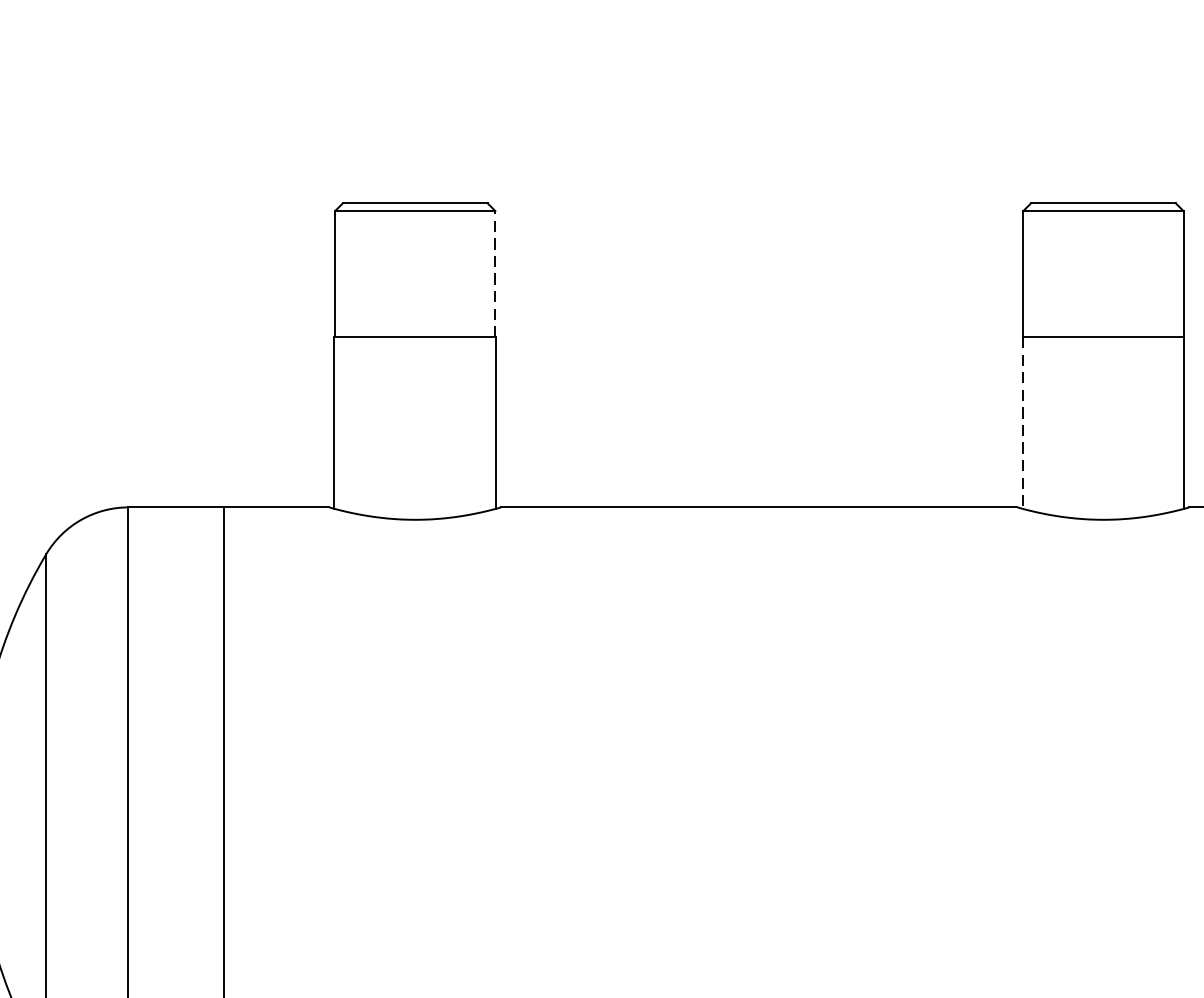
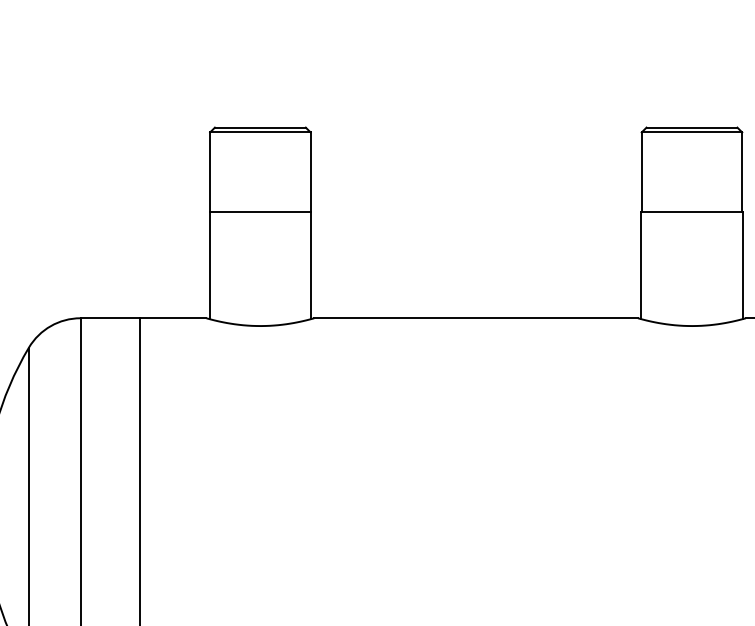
line: (495, 273) -> (310, 171), dashed -> solid
line: (1022, 423) -> (641, 265), dashed -> solid

